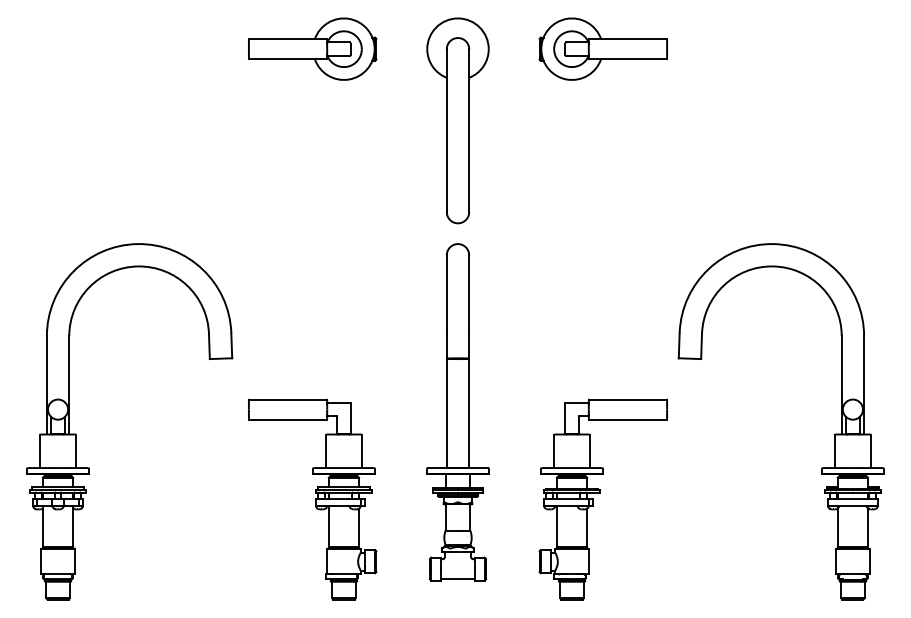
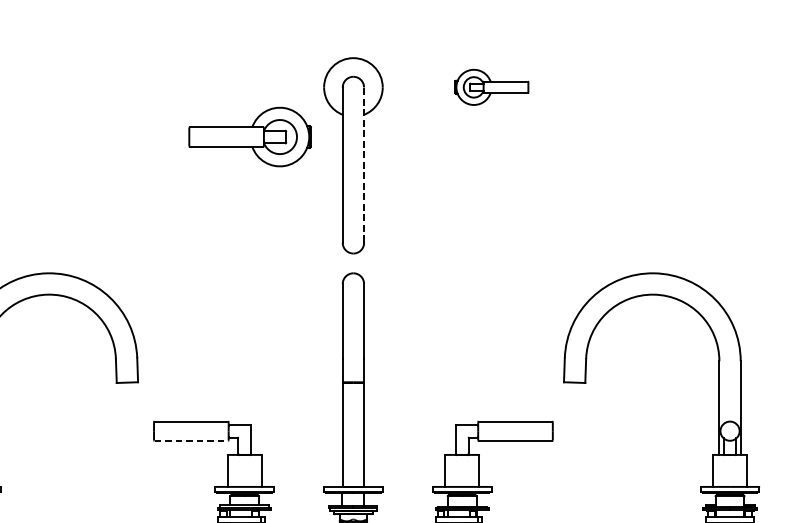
part: (312, 48) -> (249, 136), moved
part: (602, 48) -> (491, 86), size x0.6
line: (469, 129) -> (364, 164), solid -> dashed
line: (288, 419) -> (191, 440), solid -> dashed

